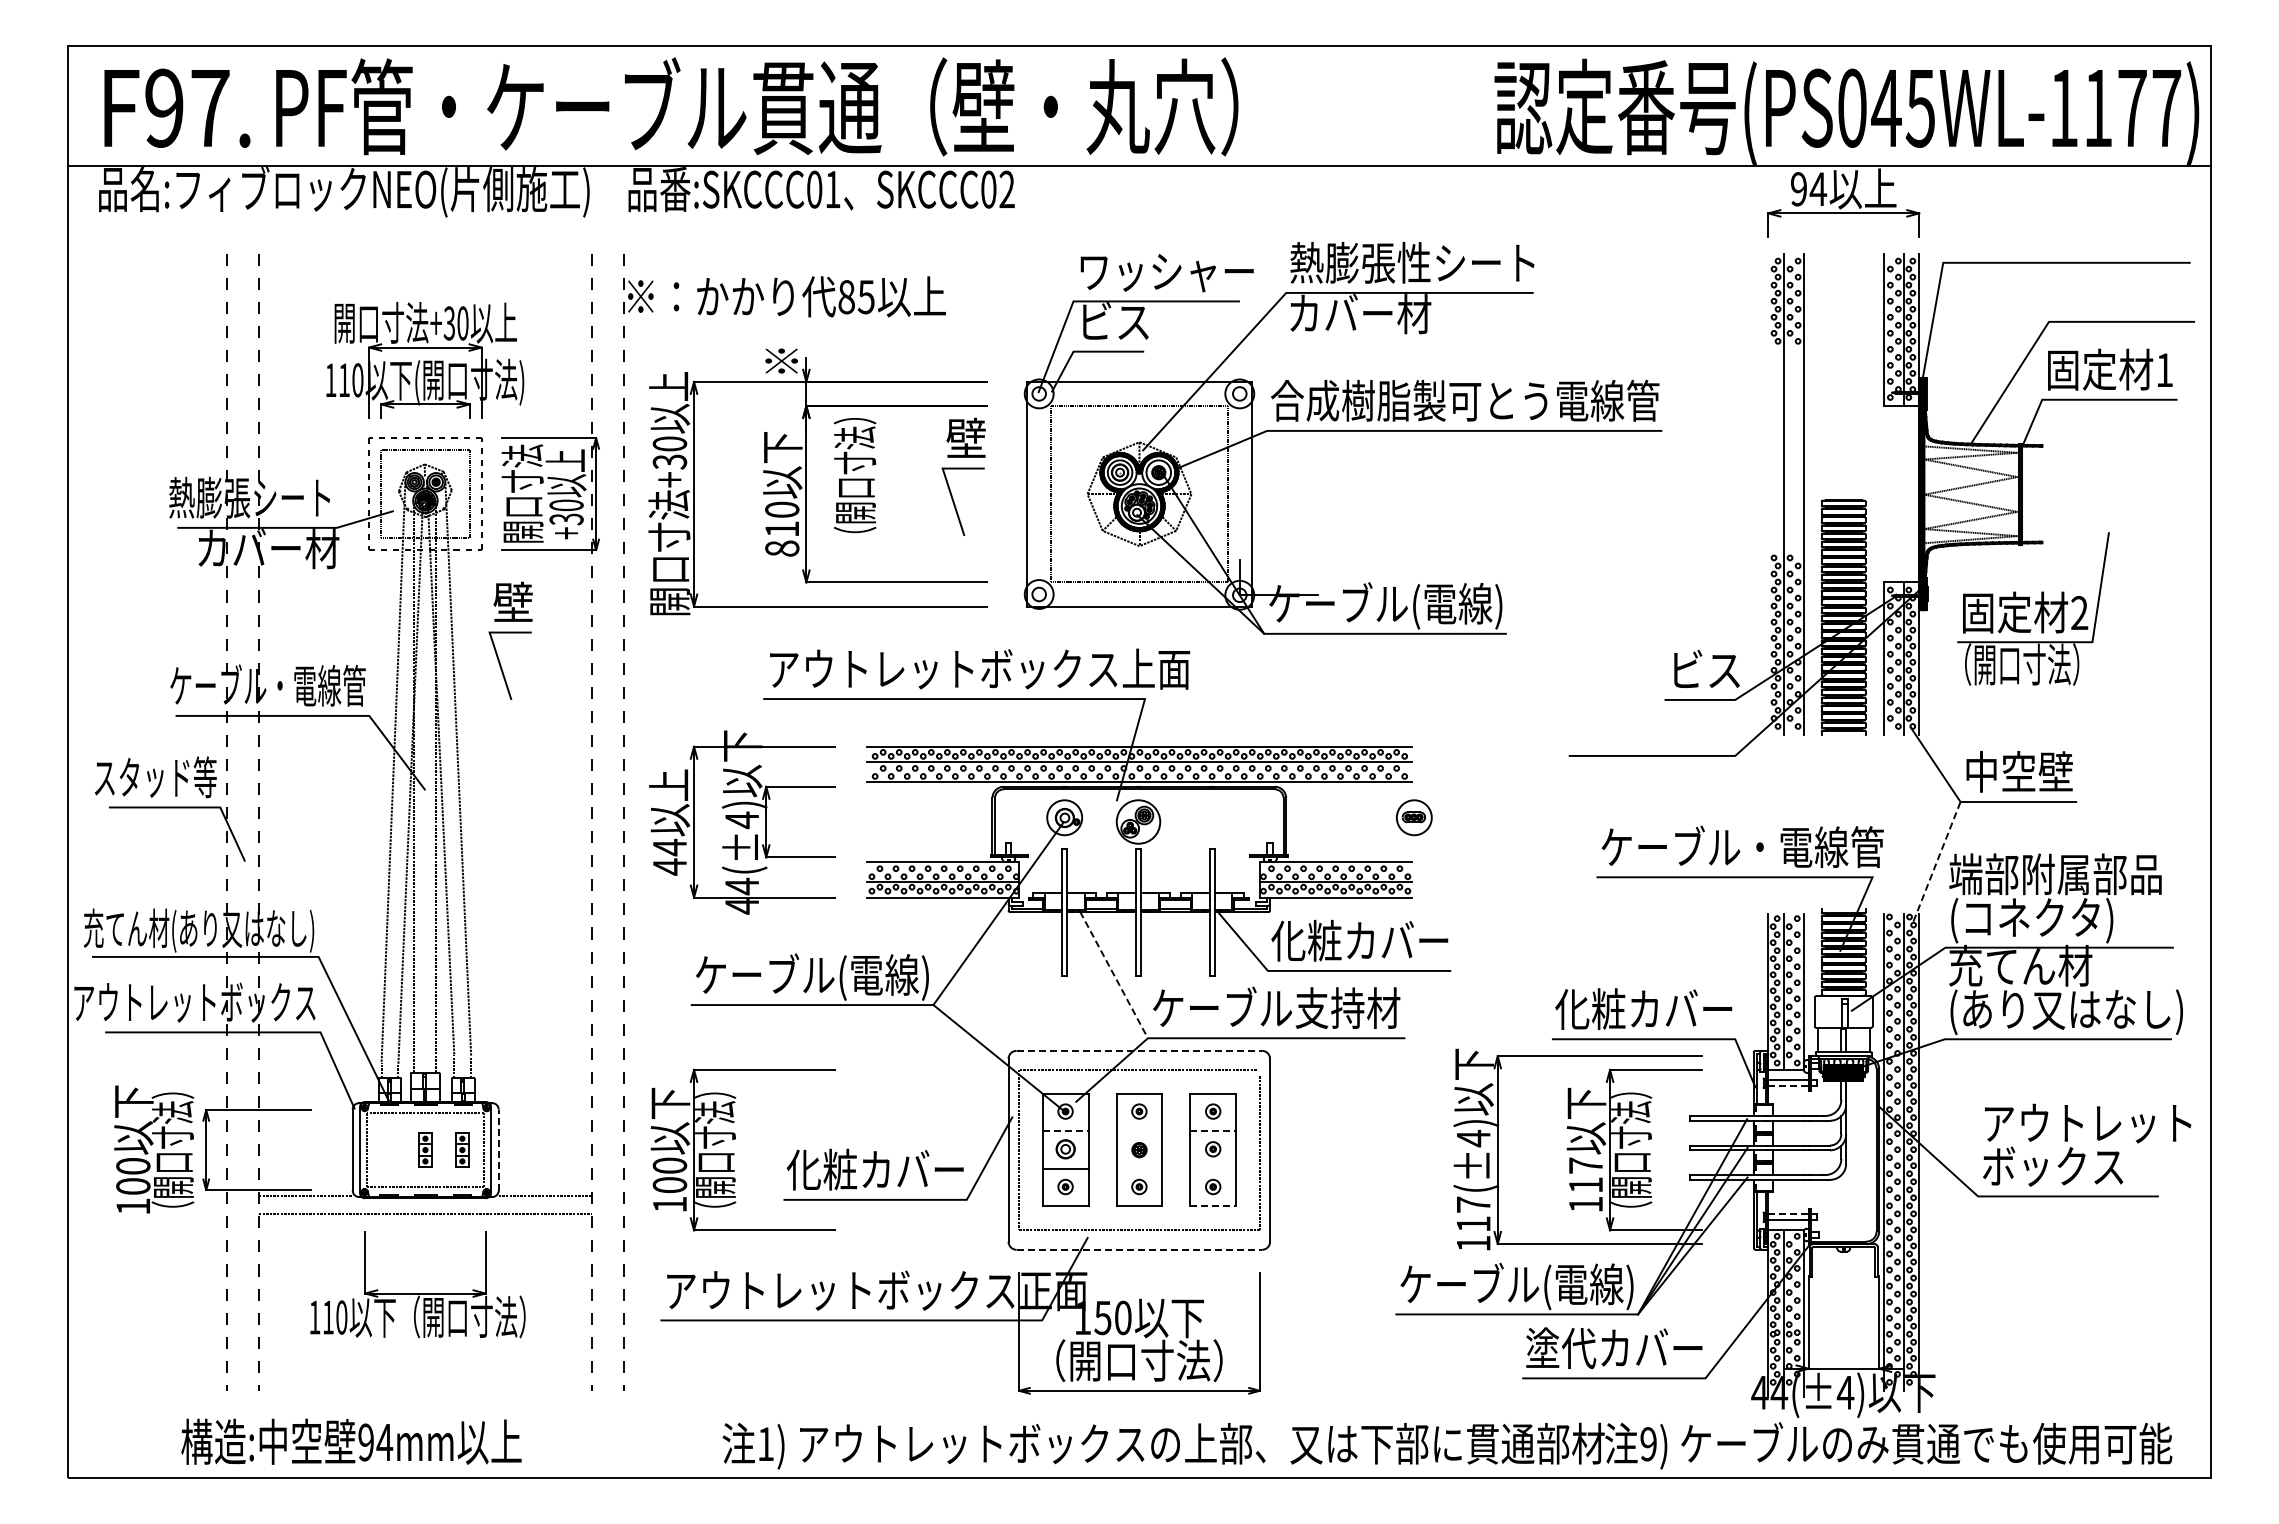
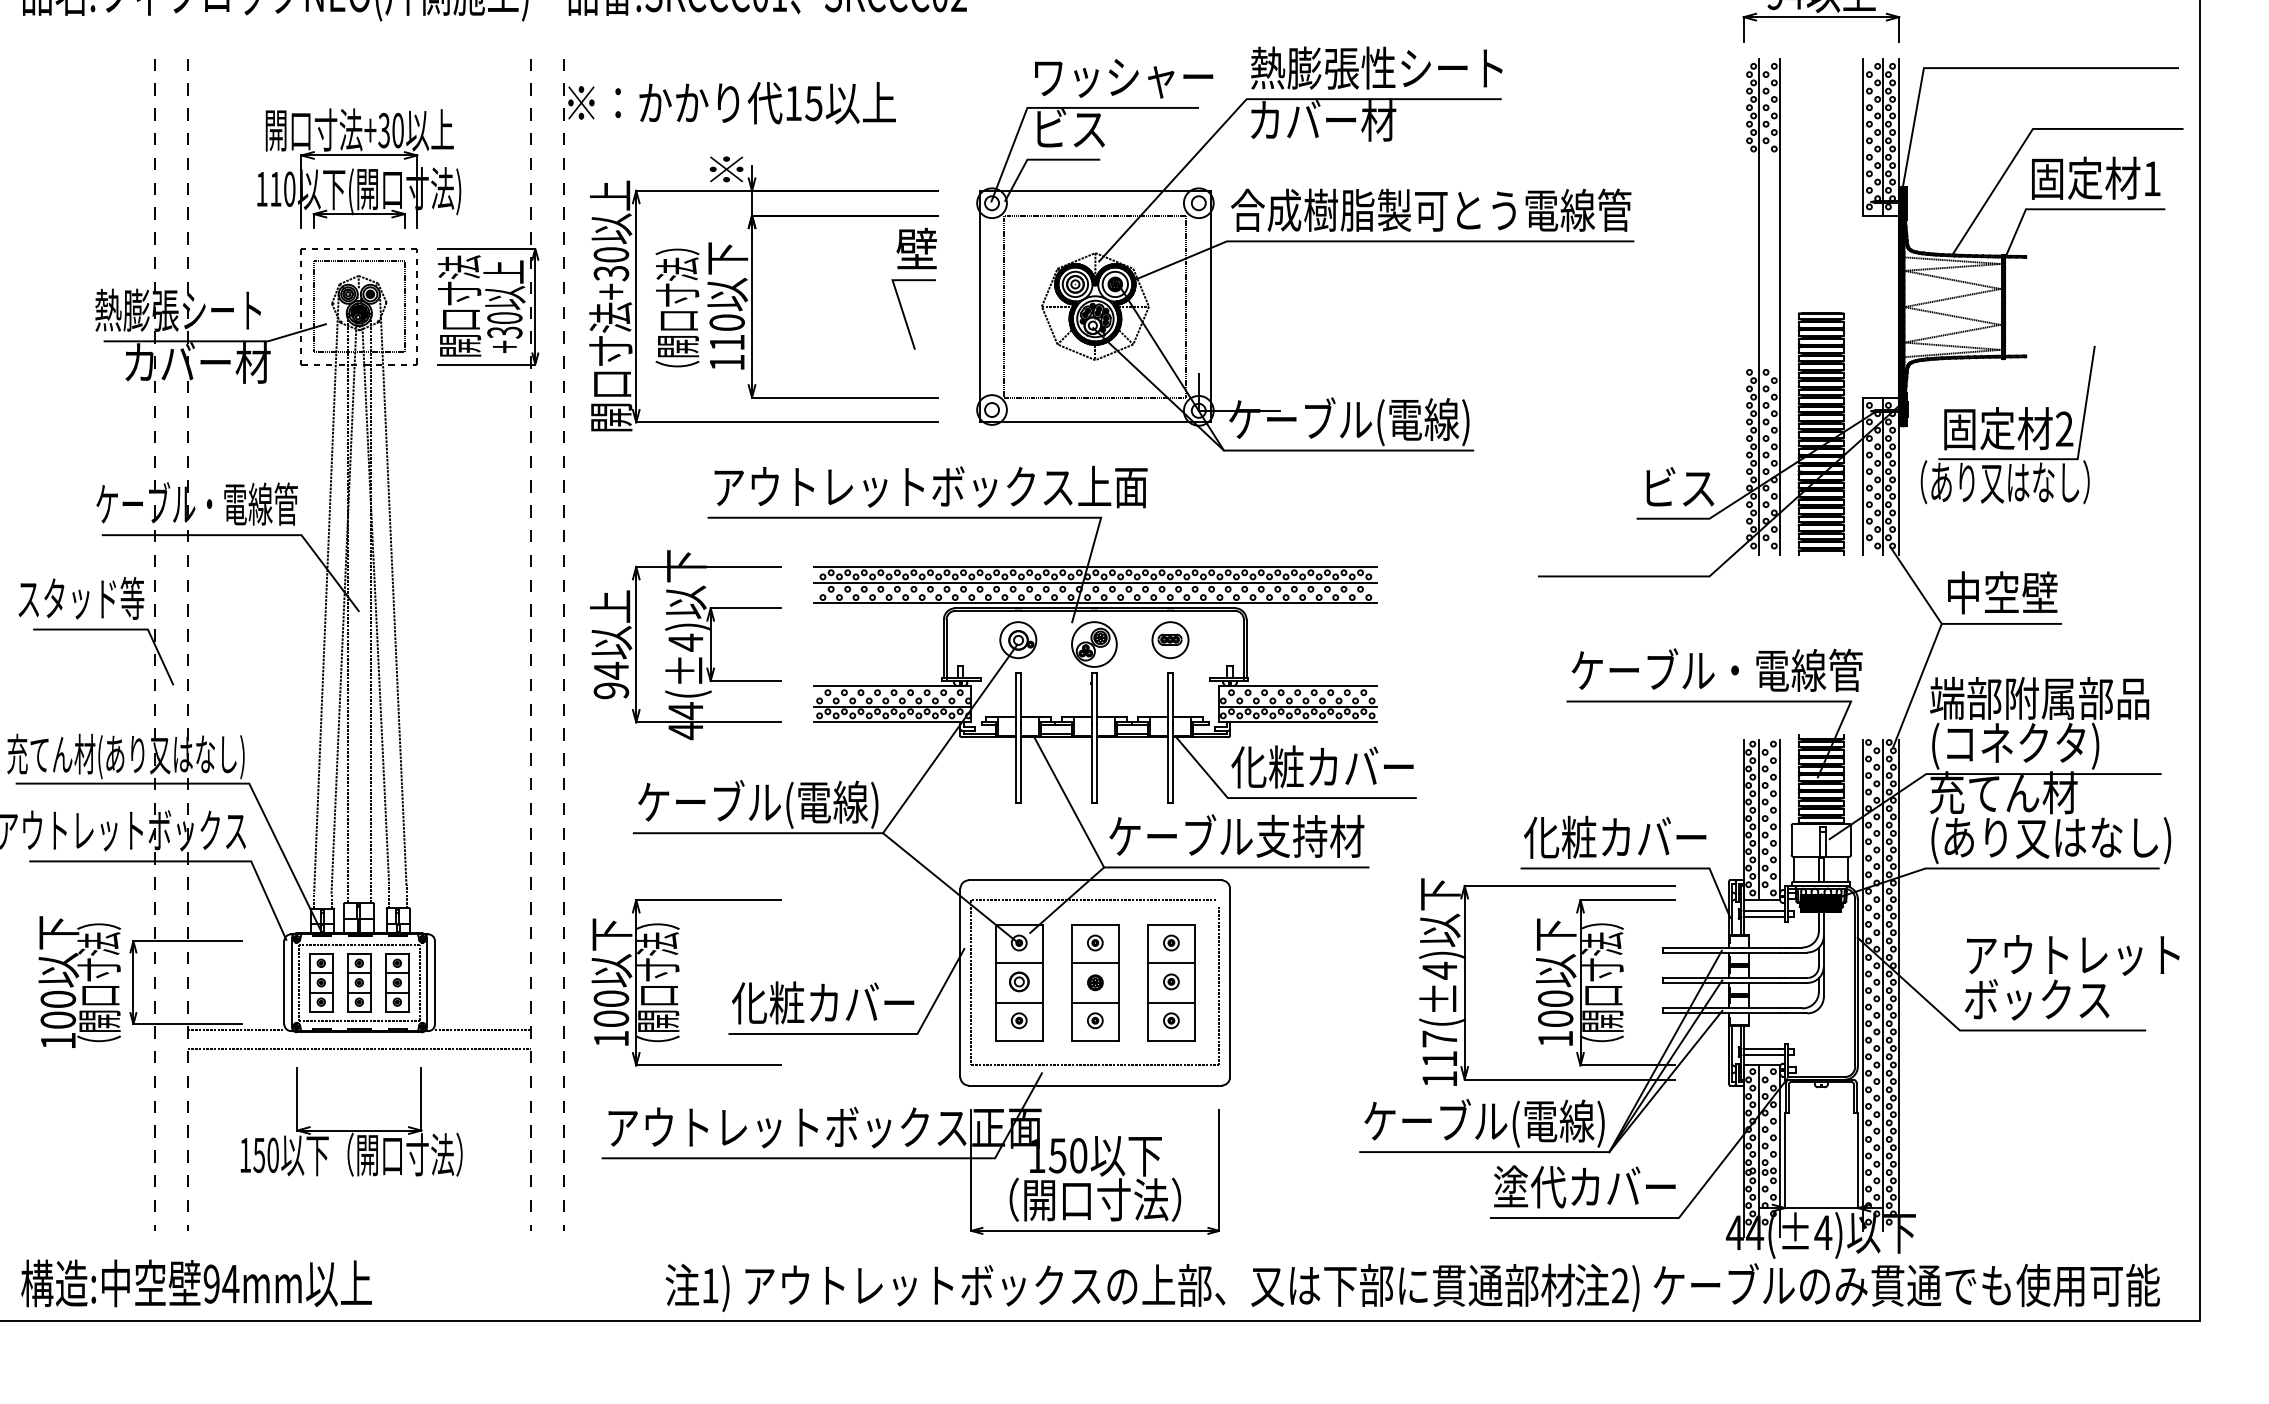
text: (846, 297) -> (793, 103), 85 -> 15
text: (854, 475) -> (676, 307), moved
text: (782, 548) -> (727, 362), 810 -> 110
part: (510, 633) -> (447, 450), removed
text: (2022, 664) -> (2005, 482), （開口寸法） -> （あり又はなし）
part: (1414, 817) -> (1170, 639), moved
line: (1937, 861) -> (1918, 685), dashed -> solid
text: (669, 866) -> (610, 690), 44 -> 94
line: (1114, 975) -> (1069, 802), dashed -> solid
line: (1139, 1050) -> (1095, 880), dashed -> solid
line: (1788, 1086) -> (1764, 917), dashed -> solid
line: (1065, 1130) -> (1019, 962), dashed -> solid
line: (1139, 1130) -> (1095, 962), added
line: (1213, 1130) -> (1171, 962), dashed -> solid
part: (388, 1149) -> (321, 982), added
part: (425, 1149) -> (359, 982), size x1.67
part: (462, 1149) -> (397, 982), size x1.67
line: (498, 1150) -> (434, 983), dashed -> solid
line: (1139, 1169) -> (1095, 1002), added
line: (1213, 1169) -> (1171, 1002), added
text: (1585, 1174) -> (1555, 1007), 117 -> 100
line: (1213, 1206) -> (1171, 1040), dashed -> solid
line: (1786, 1214) -> (1762, 1049), dashed -> solid
line: (1139, 1249) -> (1095, 1085), dashed -> solid
text: (327, 1317) -> (258, 1155), 110 -> 150
text: (351, 1441) -> (196, 1283), moved
text: (1648, 1444) -> (1620, 1286), 9) -> 2)

